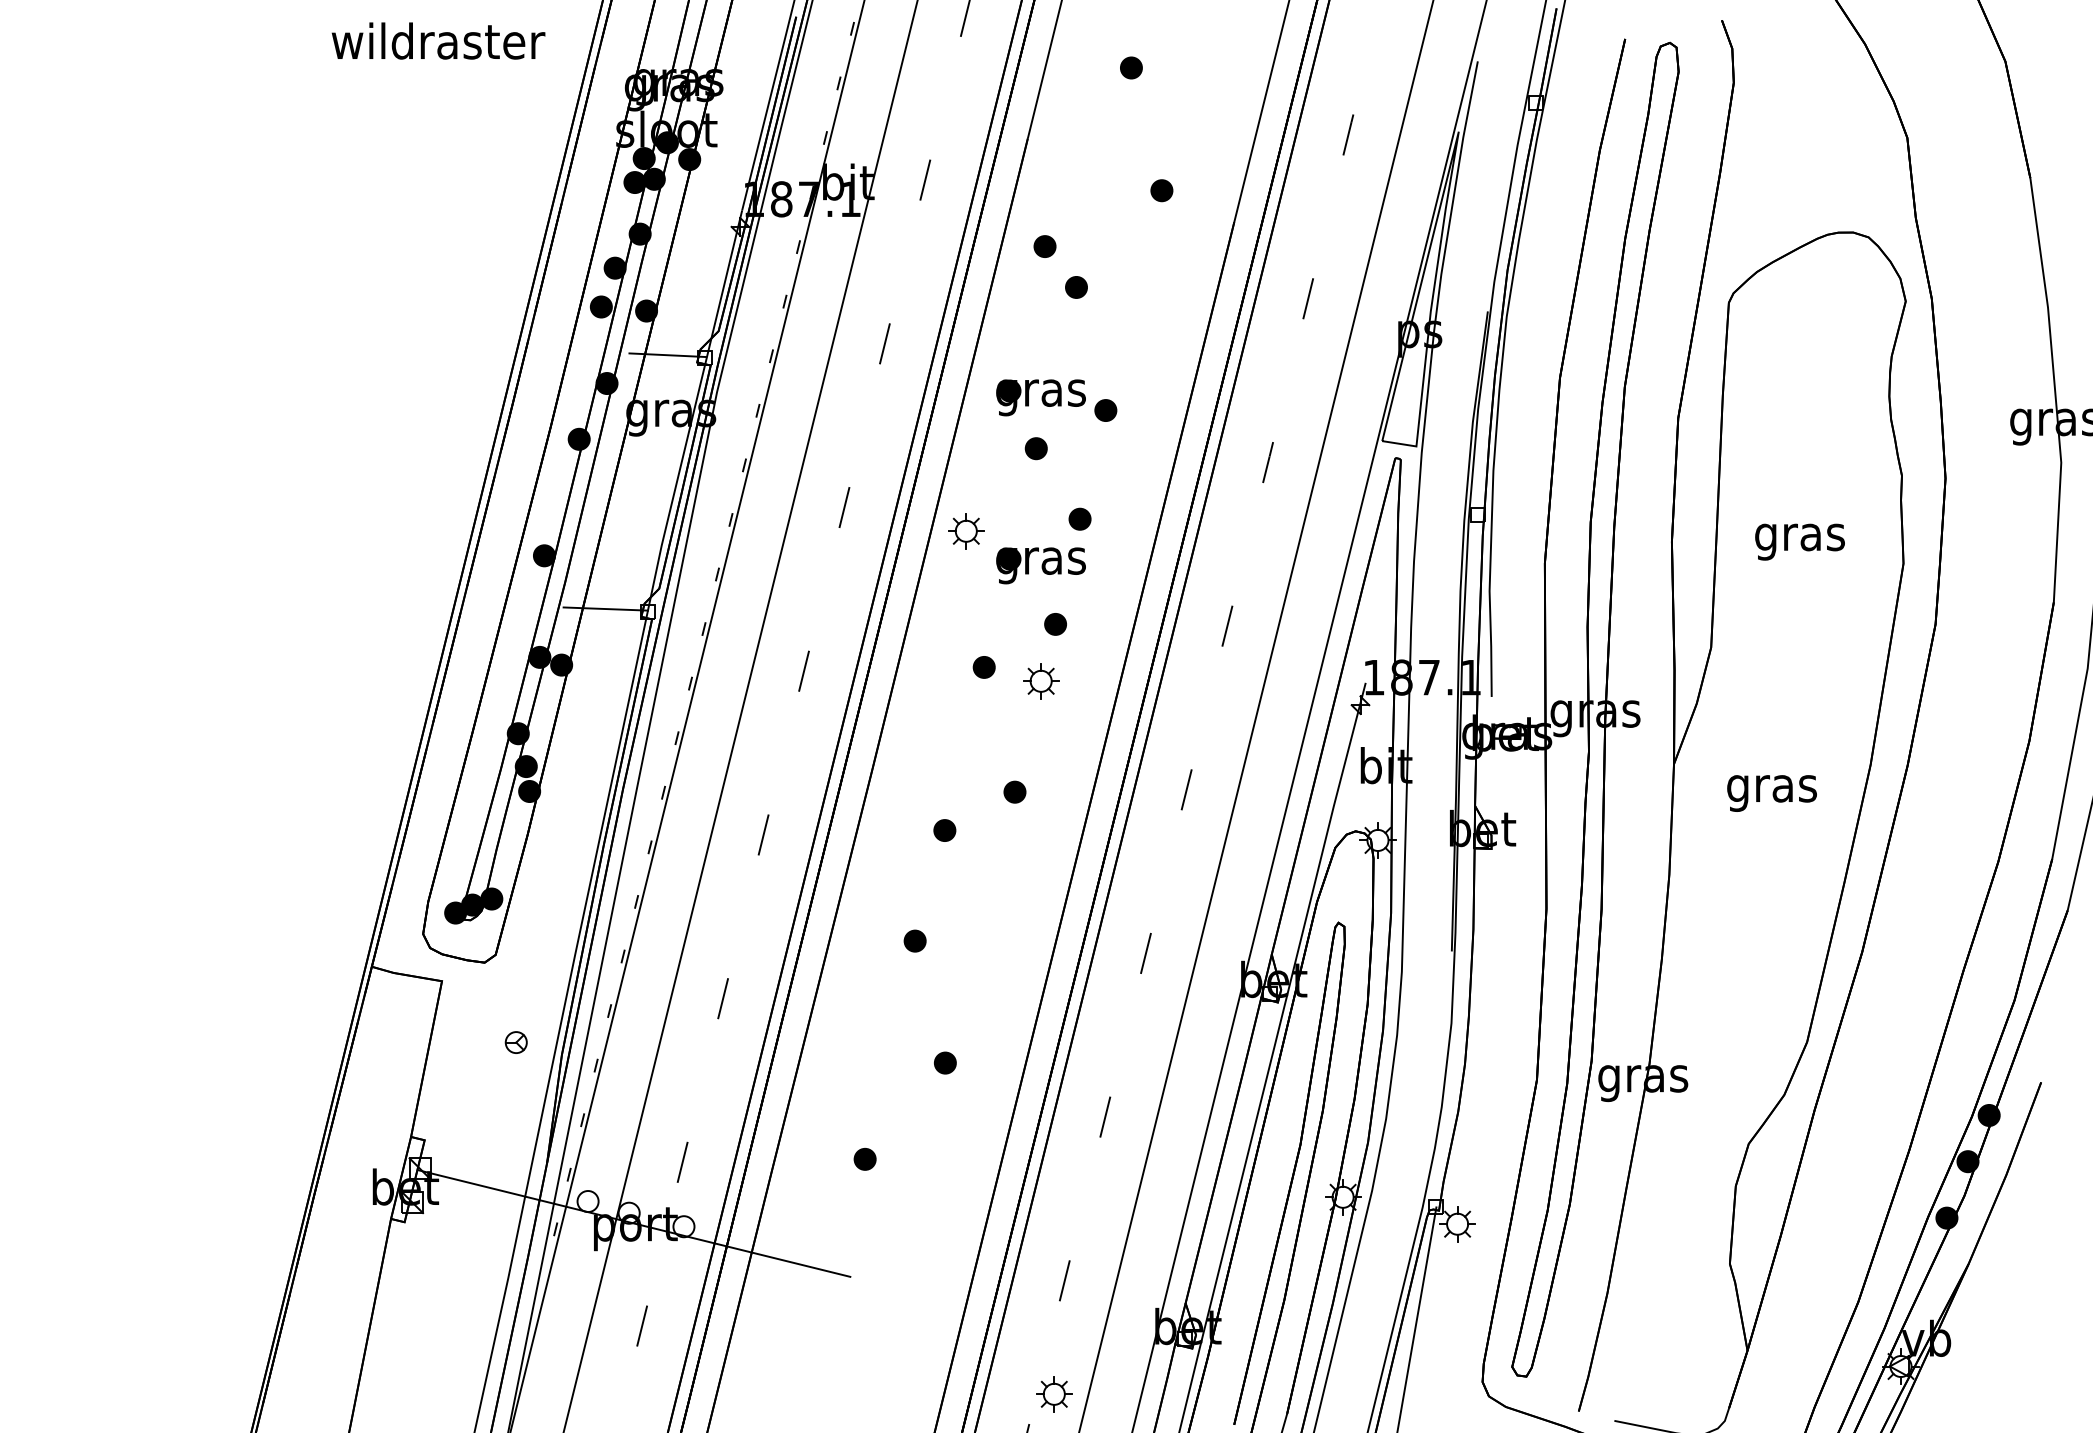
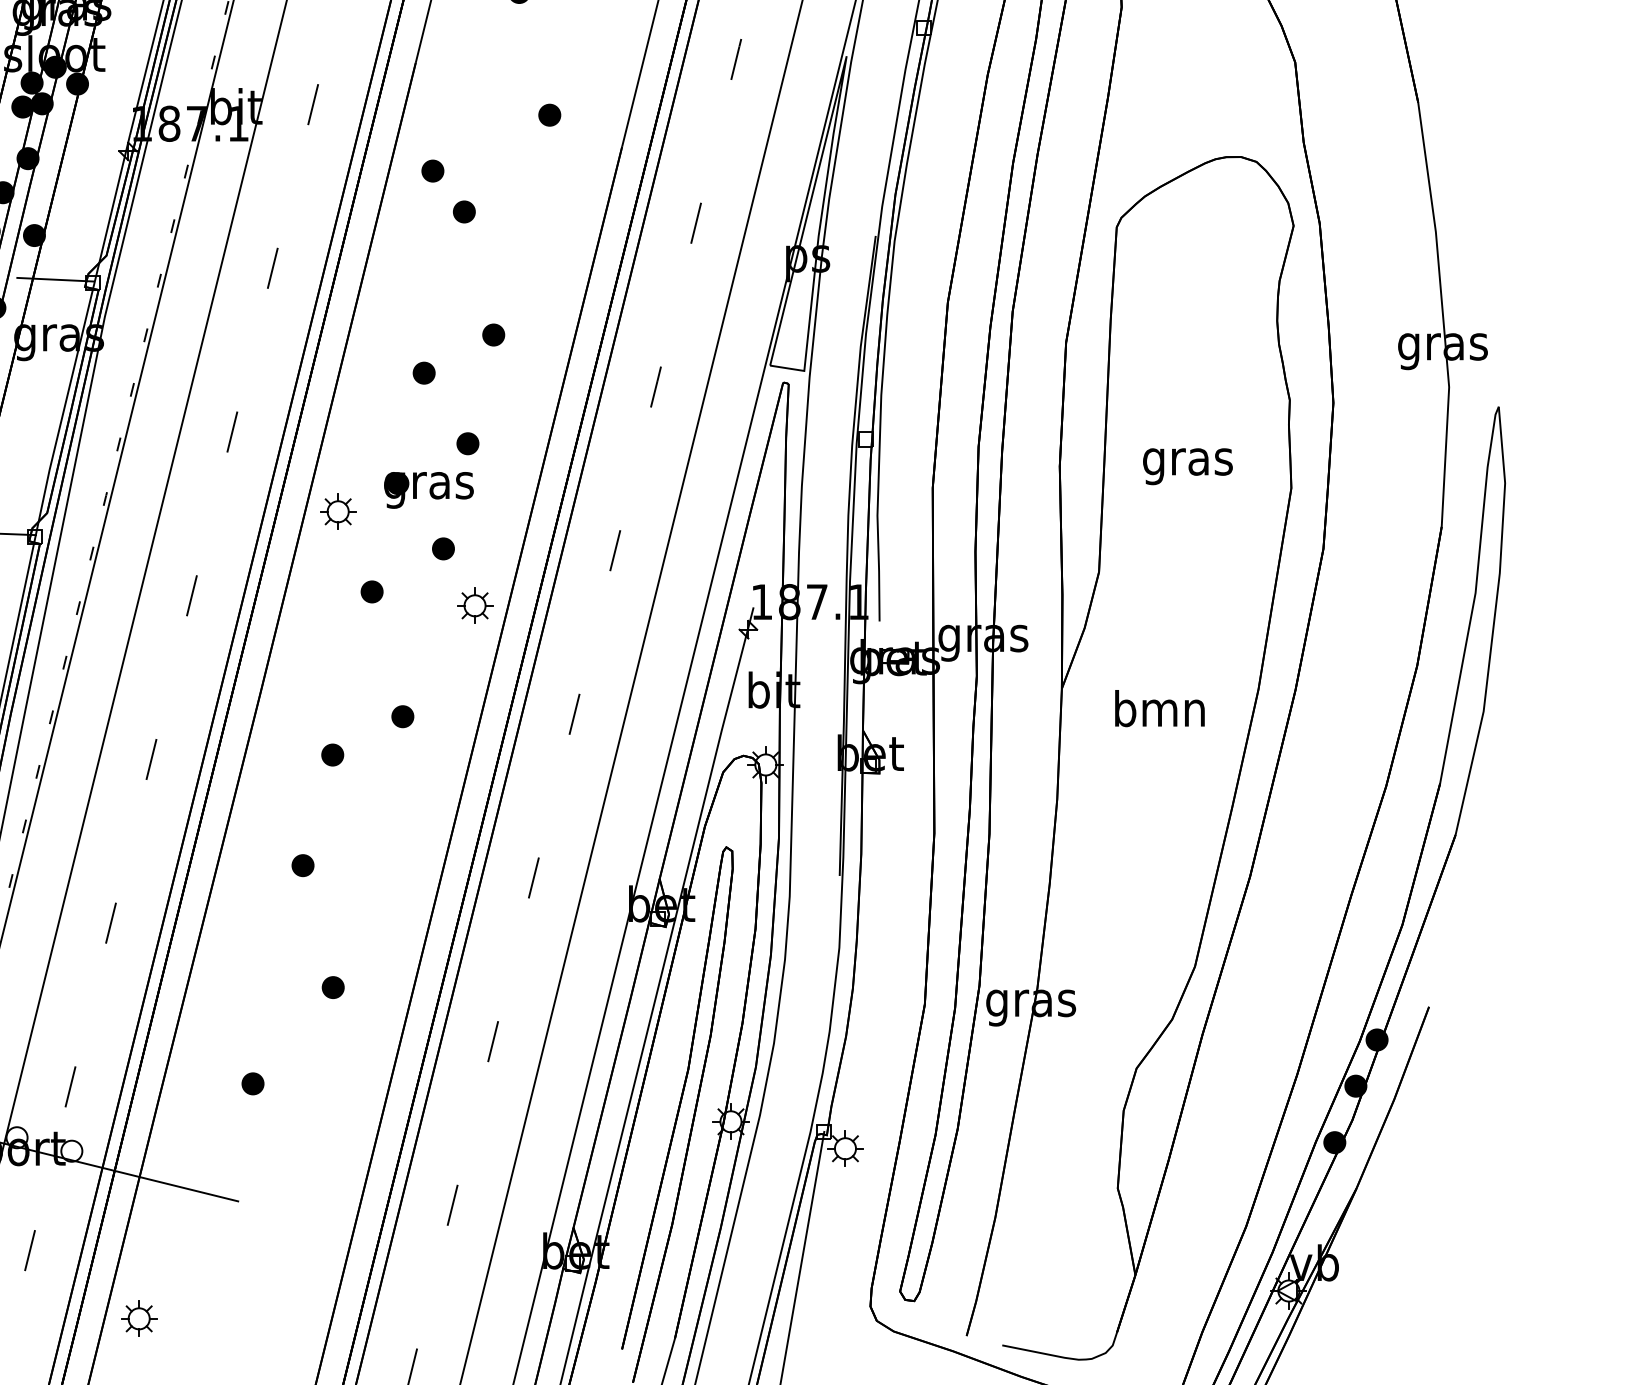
part: (1040, 397) -> (428, 322), removed
part: (966, 531) -> (338, 512), moved
part: (1041, 681) -> (475, 606), moved
text: (1771, 788) -> (1159, 713), gras -> bmn
part: (1054, 1394) -> (139, 1319), moved

